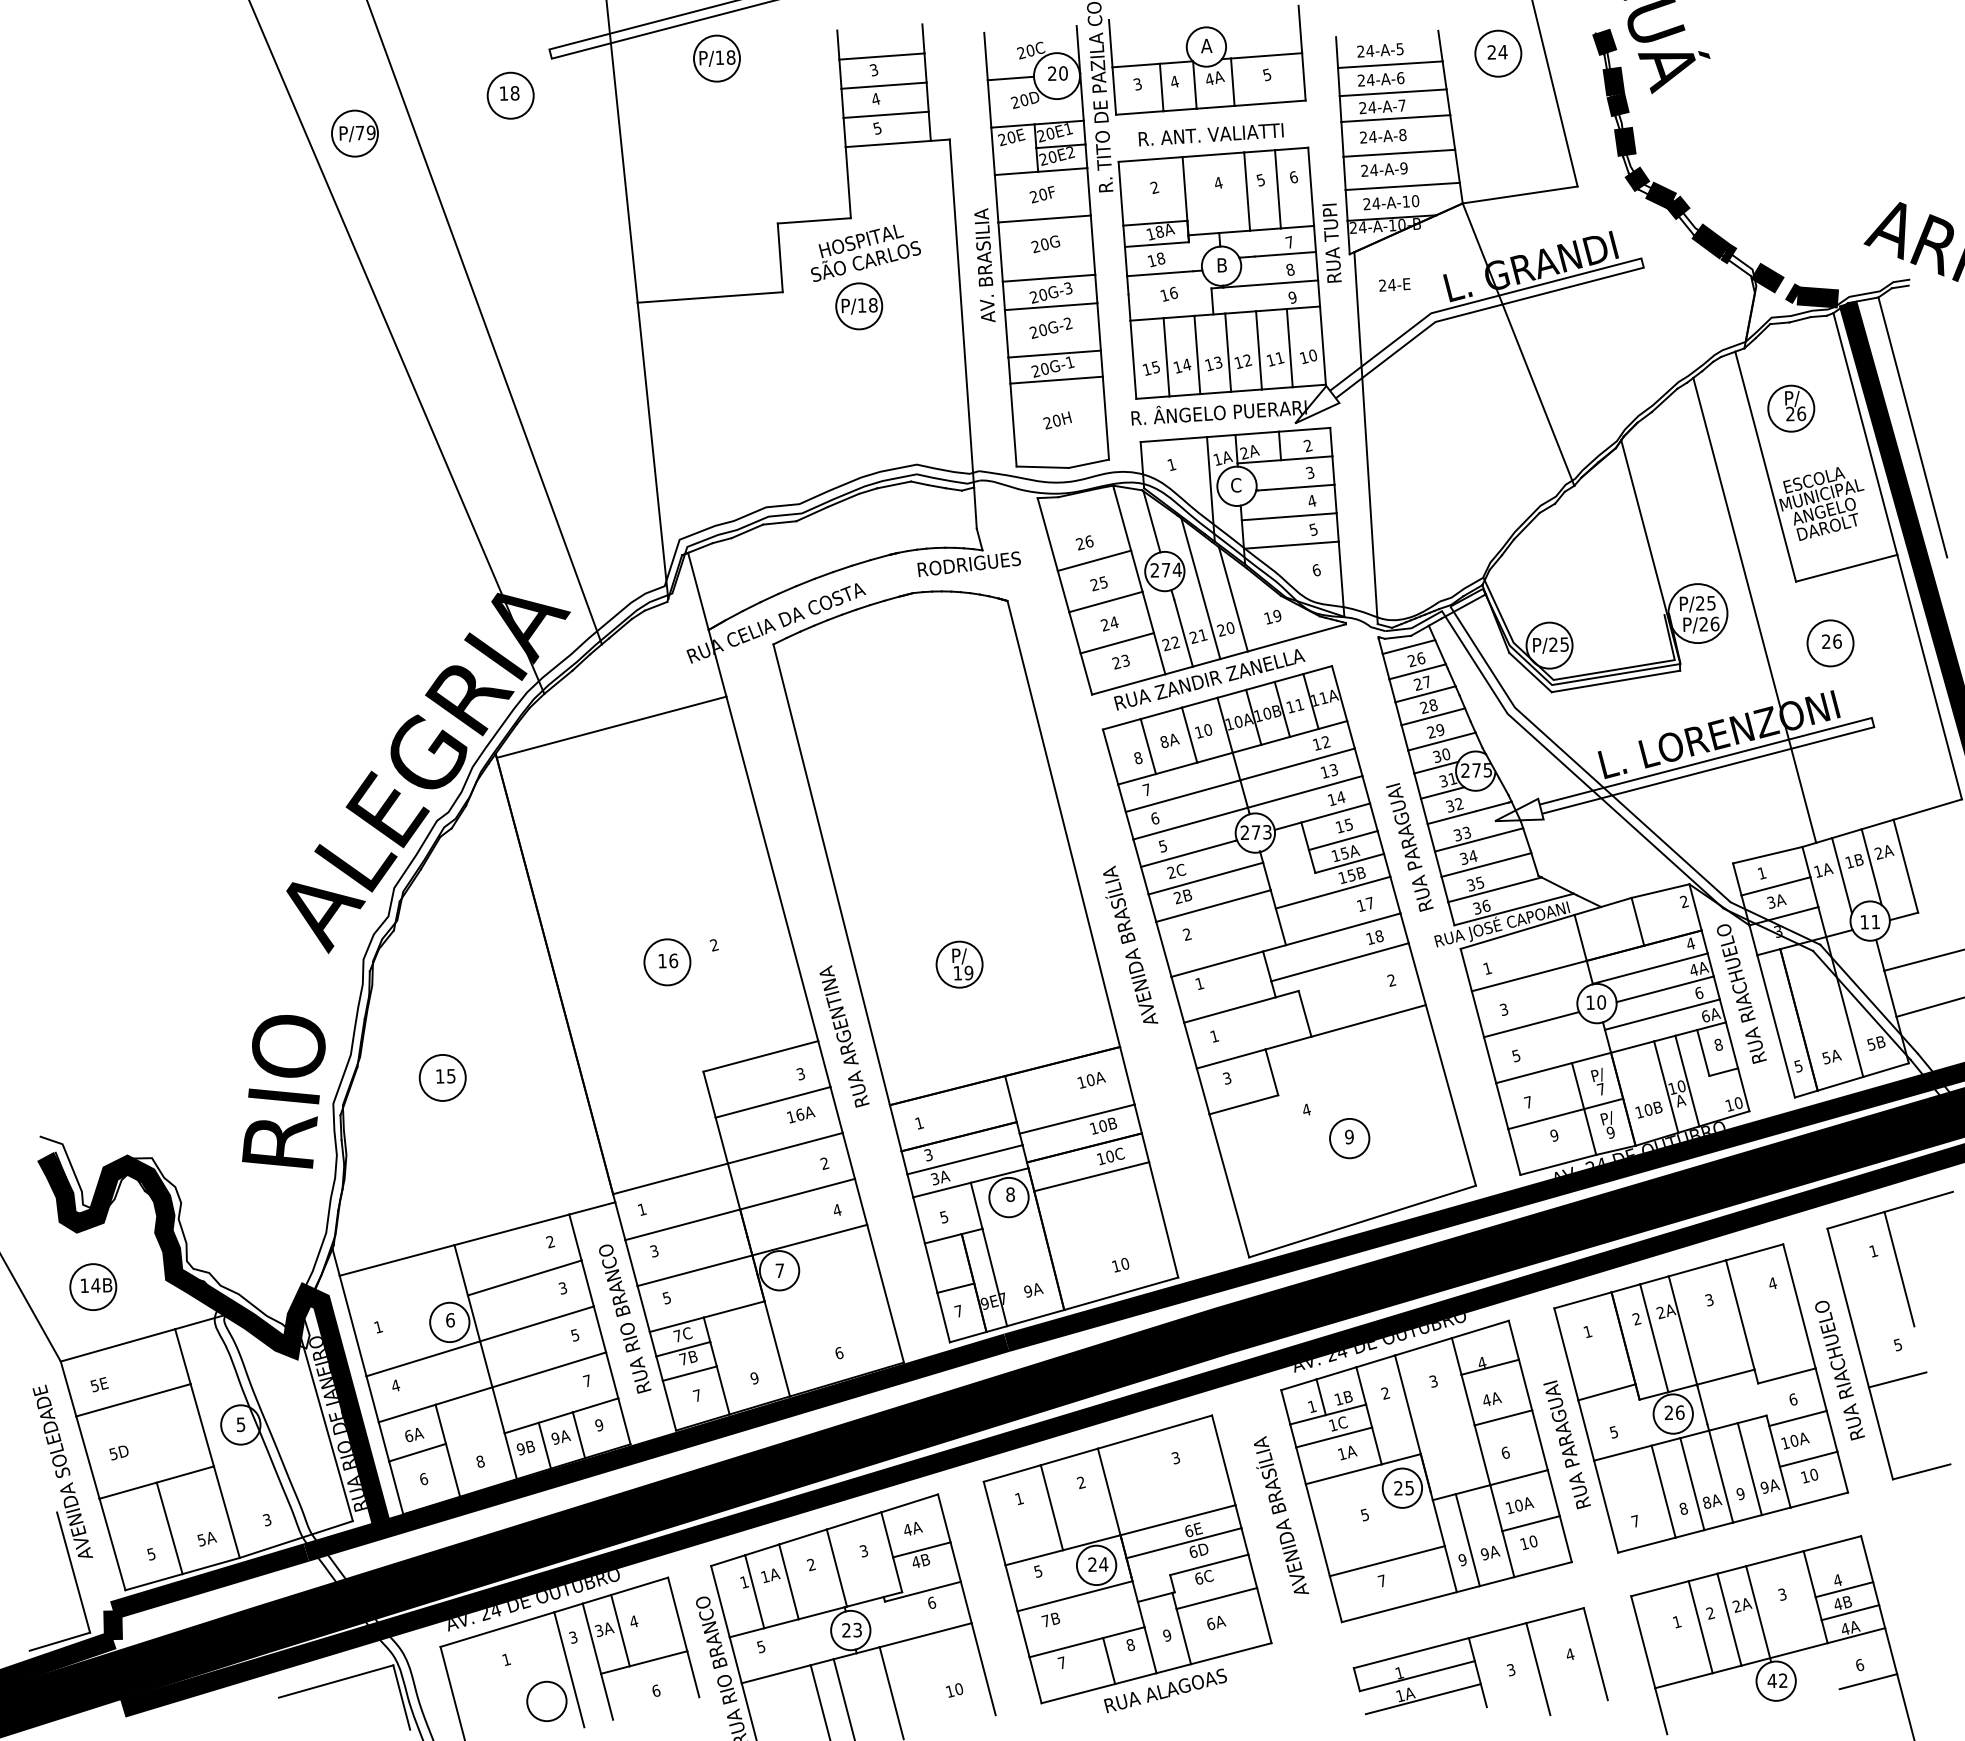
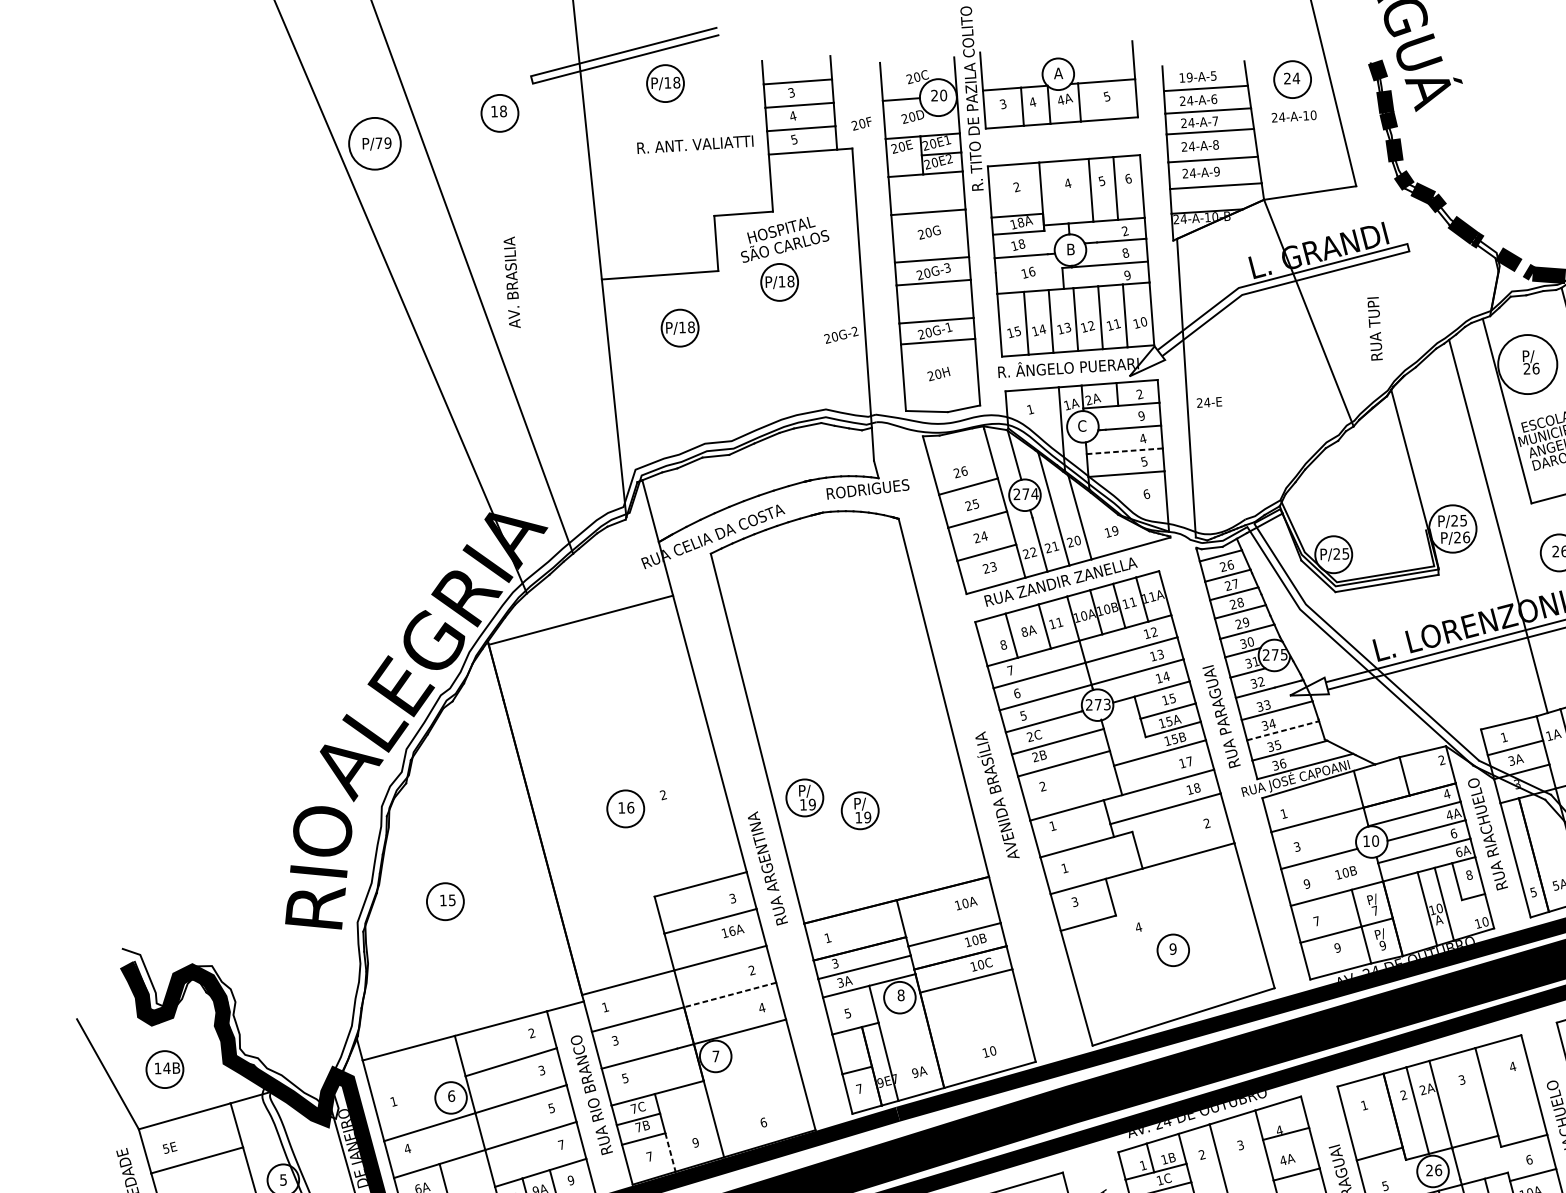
text: (1365, 51) -> (1186, 77), 24-A-5 -> 19-A-5
circle: (354, 133) -> (374, 143), size x1.4
text: (1210, 134) -> (694, 144), moved
text: (1041, 194) -> (860, 123), moved
text: (1391, 202) -> (1294, 116), moved
text: (1289, 242) -> (1125, 231), 7 -> 2
text: (1331, 242) -> (1374, 328), moved
text: (984, 265) -> (511, 282), moved
text: (1394, 284) -> (1209, 402), moved
text: (1050, 327) -> (840, 334), moved
part: (735, 363) -> (680, 328), added
circle: (1791, 408) -> (1527, 364), size x1.6
text: (1310, 472) -> (1141, 415), 3 -> 9
line: (1289, 516) -> (1125, 451), solid -> dashed
text: (1208, 730) -> (1060, 622), 10 -> 11
line: (1486, 864) -> (1283, 730), solid -> dashed
part: (890, 948) -> (804, 797), added
text: (1516, 1055) -> (1307, 883), 5 -> 9
text: (283, 1091) -> (318, 867), moved
text: (1648, 1109) -> (1345, 872), moved
line: (797, 1194) -> (730, 995), solid -> dashed
line: (723, 1390) -> (670, 1152), solid -> dashed

